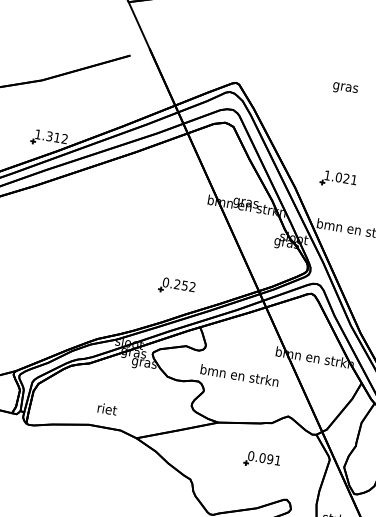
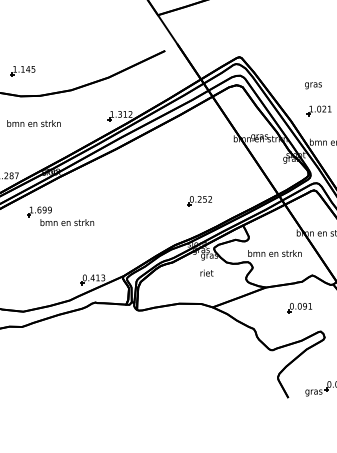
text: (345, 88) -> (313, 85), moved
part: (176, 287) -> (199, 201), moved
text: (106, 408) -> (206, 272), moved

